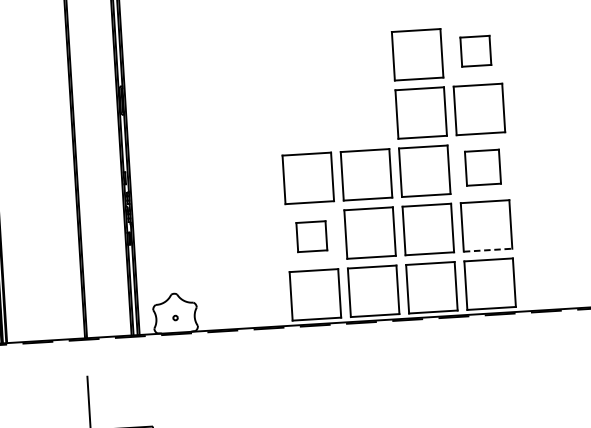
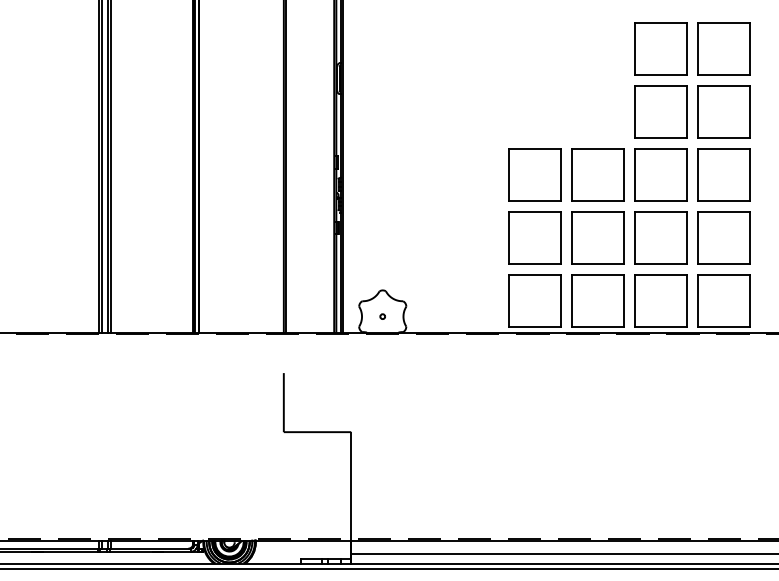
part: (475, 50) -> (723, 48), size x1.67
part: (482, 167) -> (723, 174), size x1.43
part: (311, 236) -> (534, 237), size x1.67
line: (488, 250) -> (724, 264), dashed -> solid

